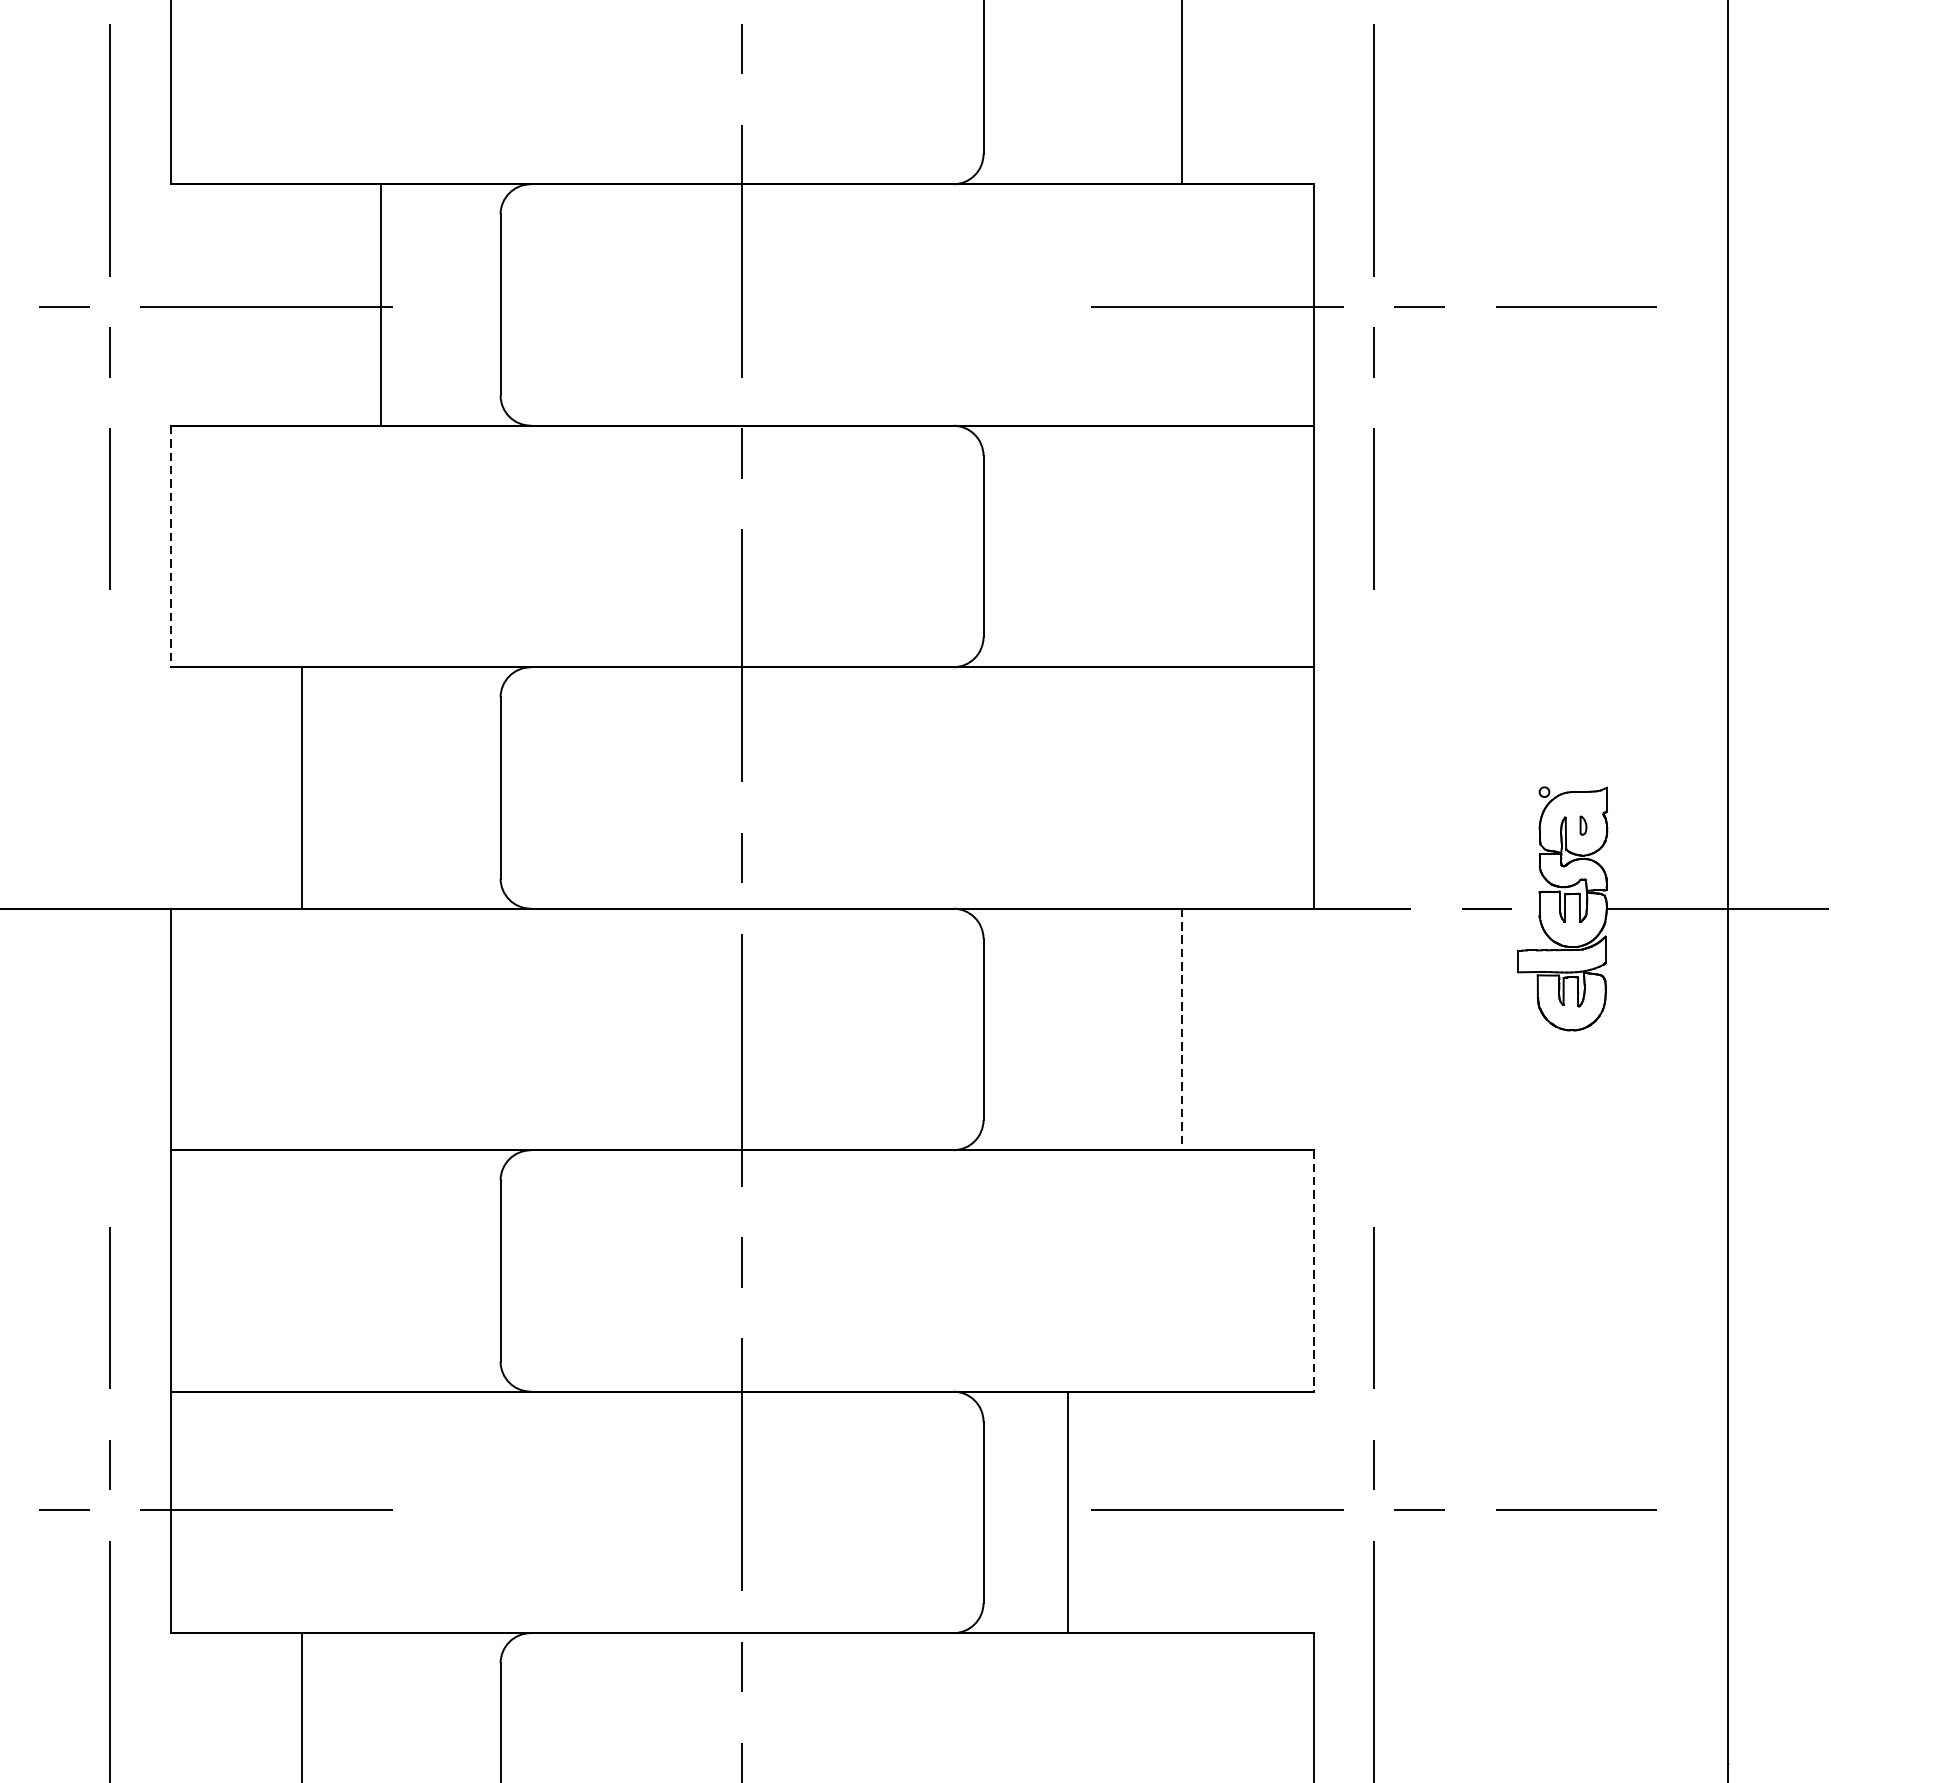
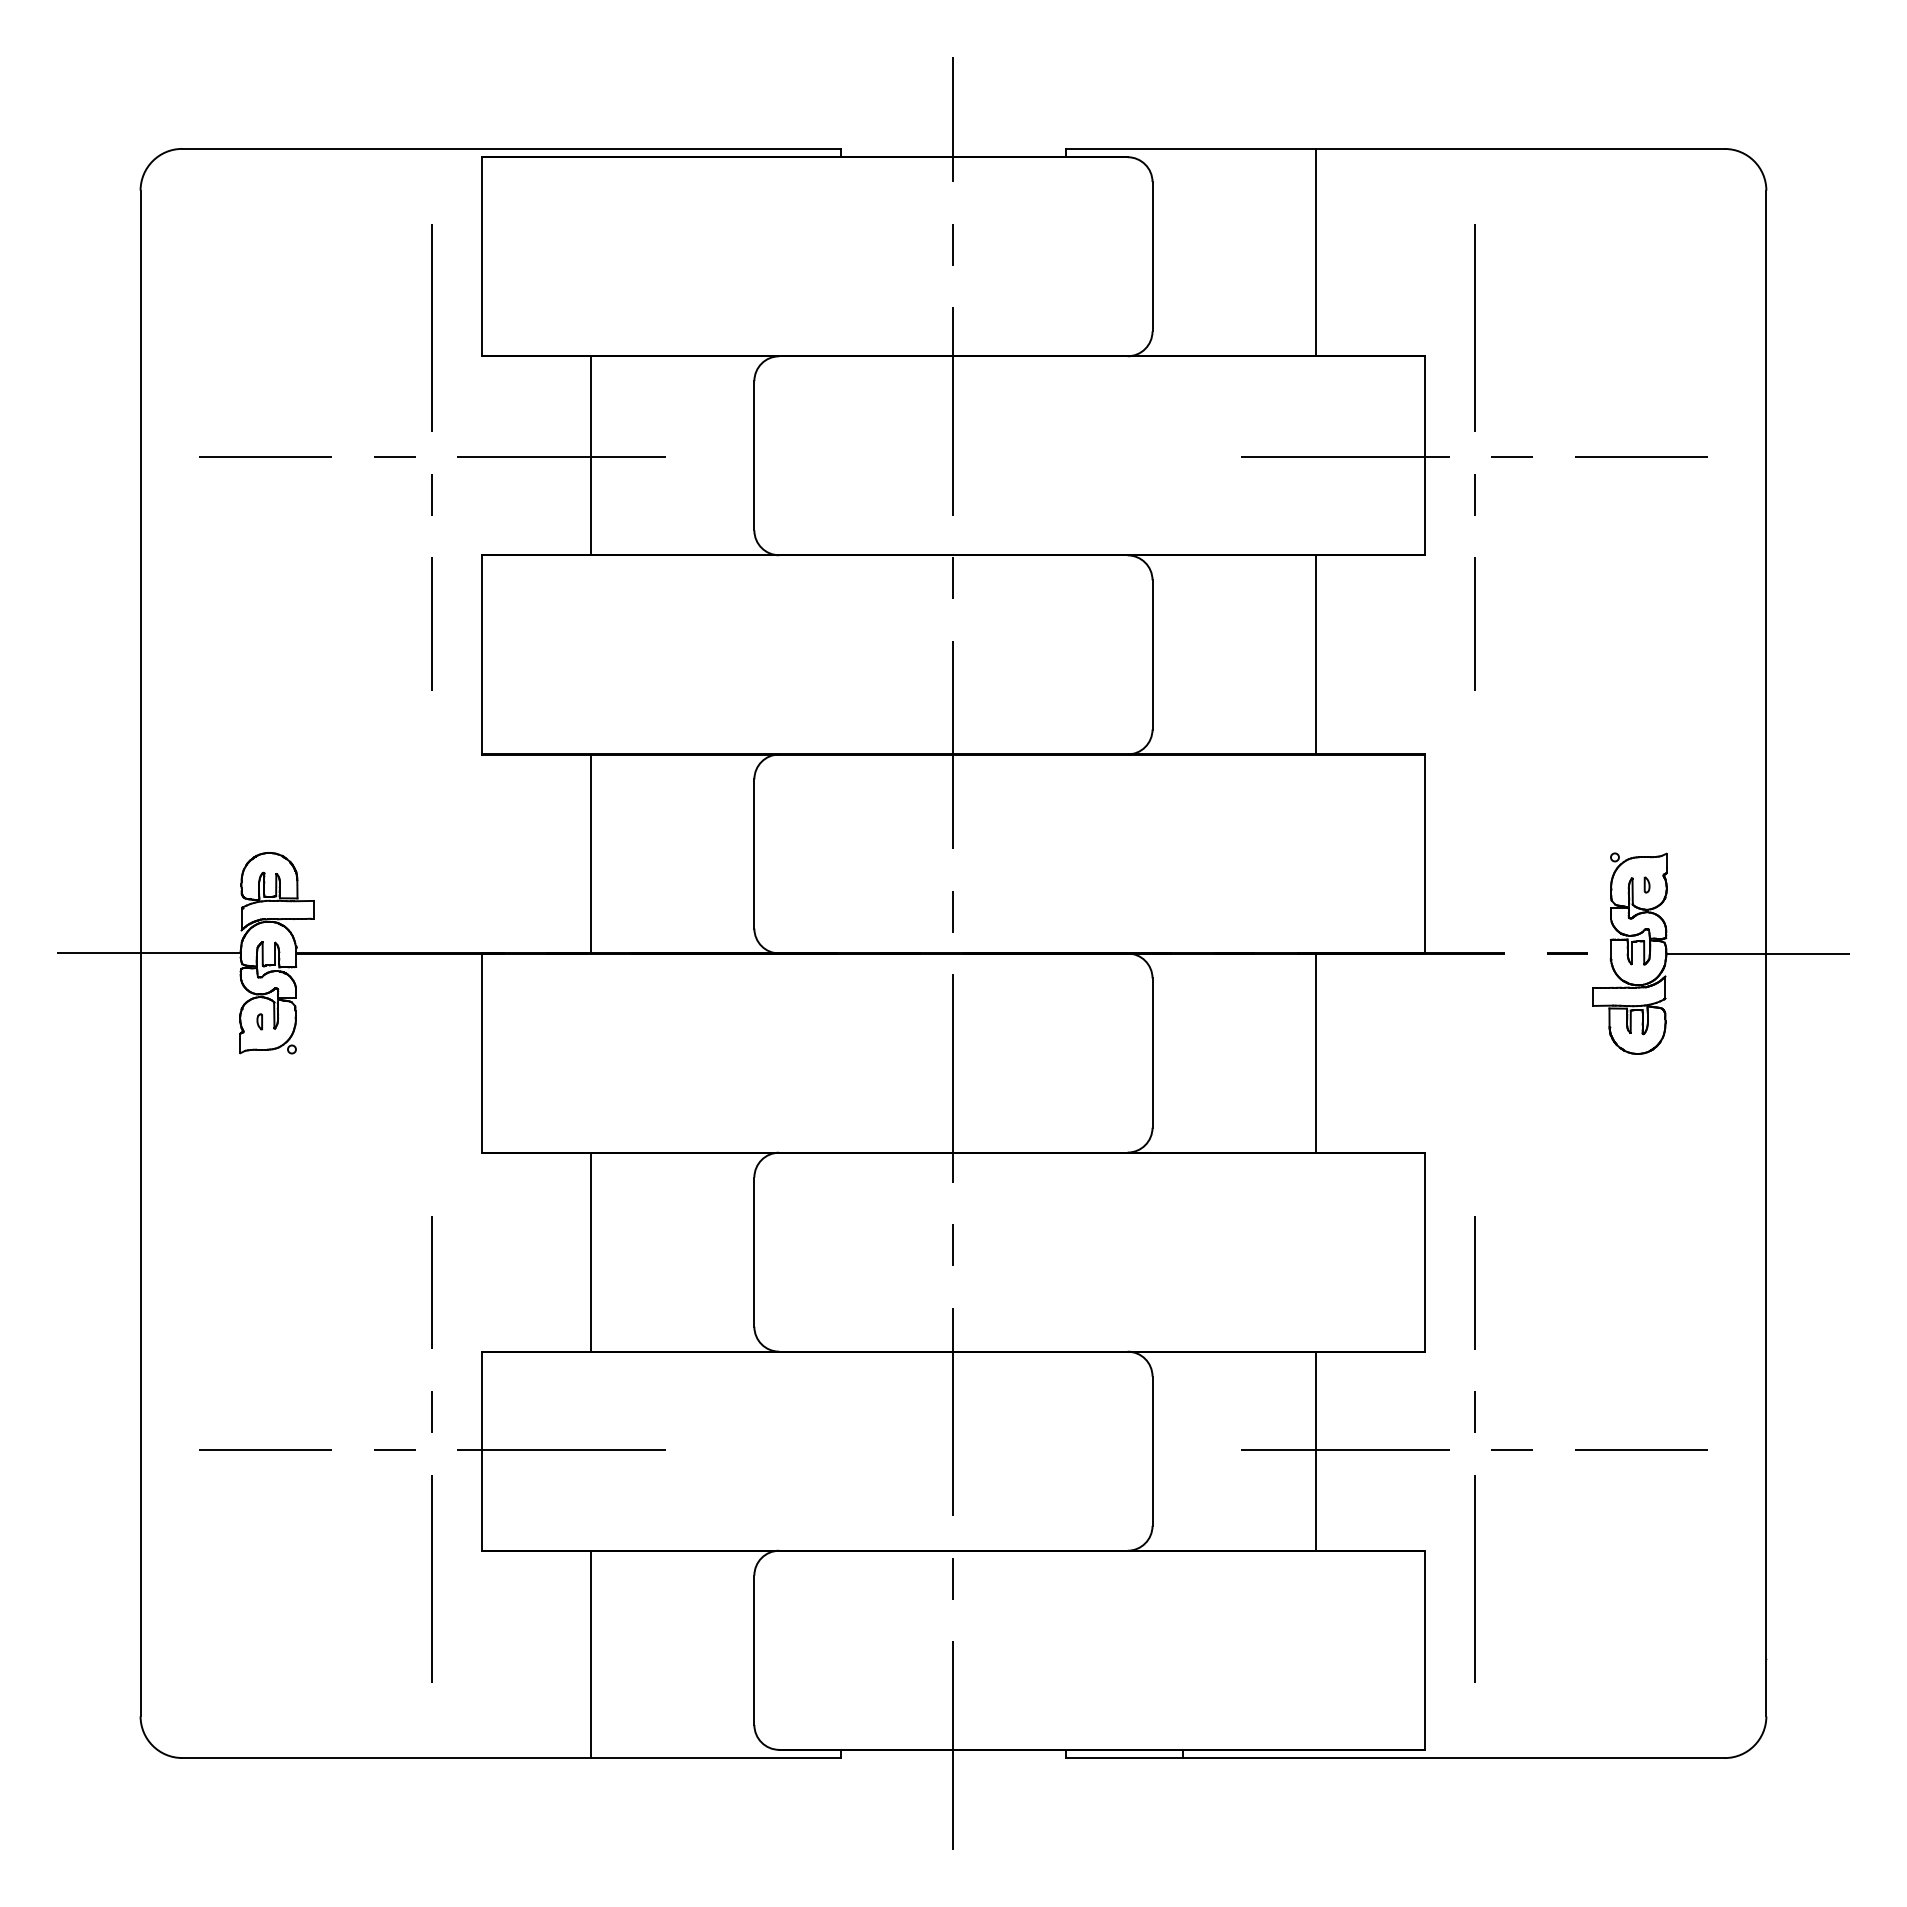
line: (380, 304) -> (590, 455), moved
line: (170, 546) -> (482, 654), dashed -> solid
line: (1314, 546) -> (1316, 654), moved
line: (1182, 1029) -> (1316, 1053), dashed -> solid
line: (170, 1270) -> (590, 1251), moved
line: (1313, 1271) -> (1424, 1252), dashed -> solid
line: (1068, 1511) -> (1316, 1450), moved

